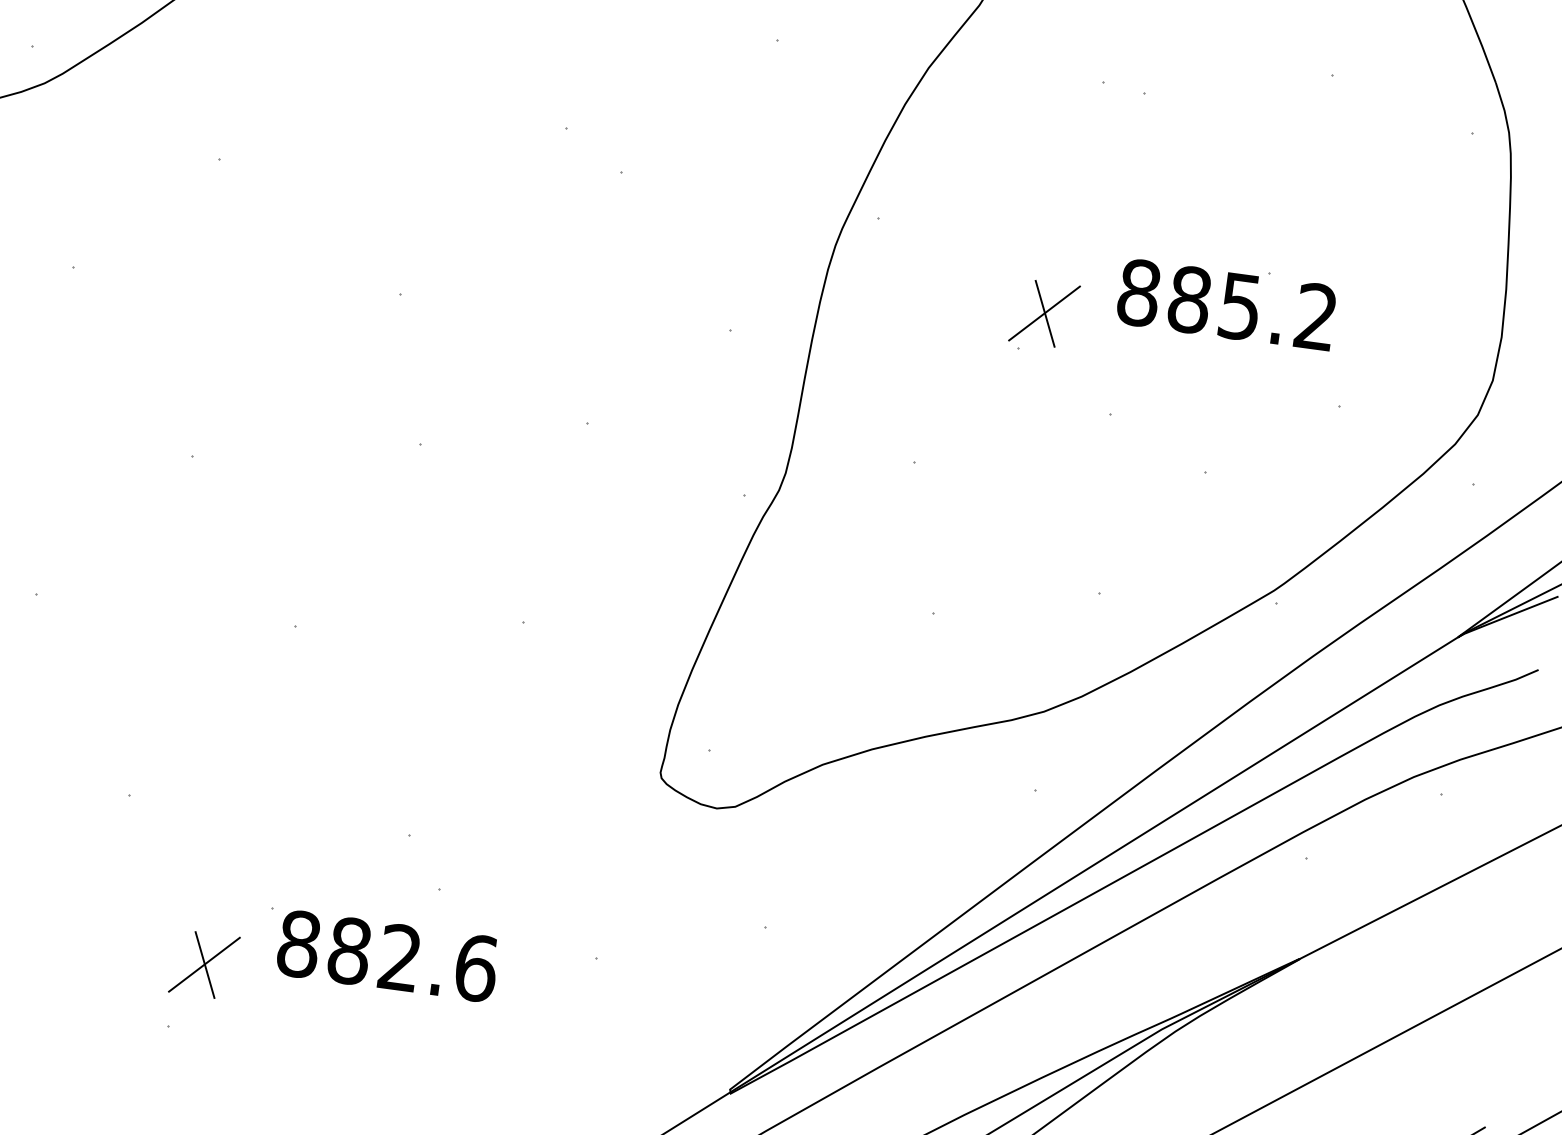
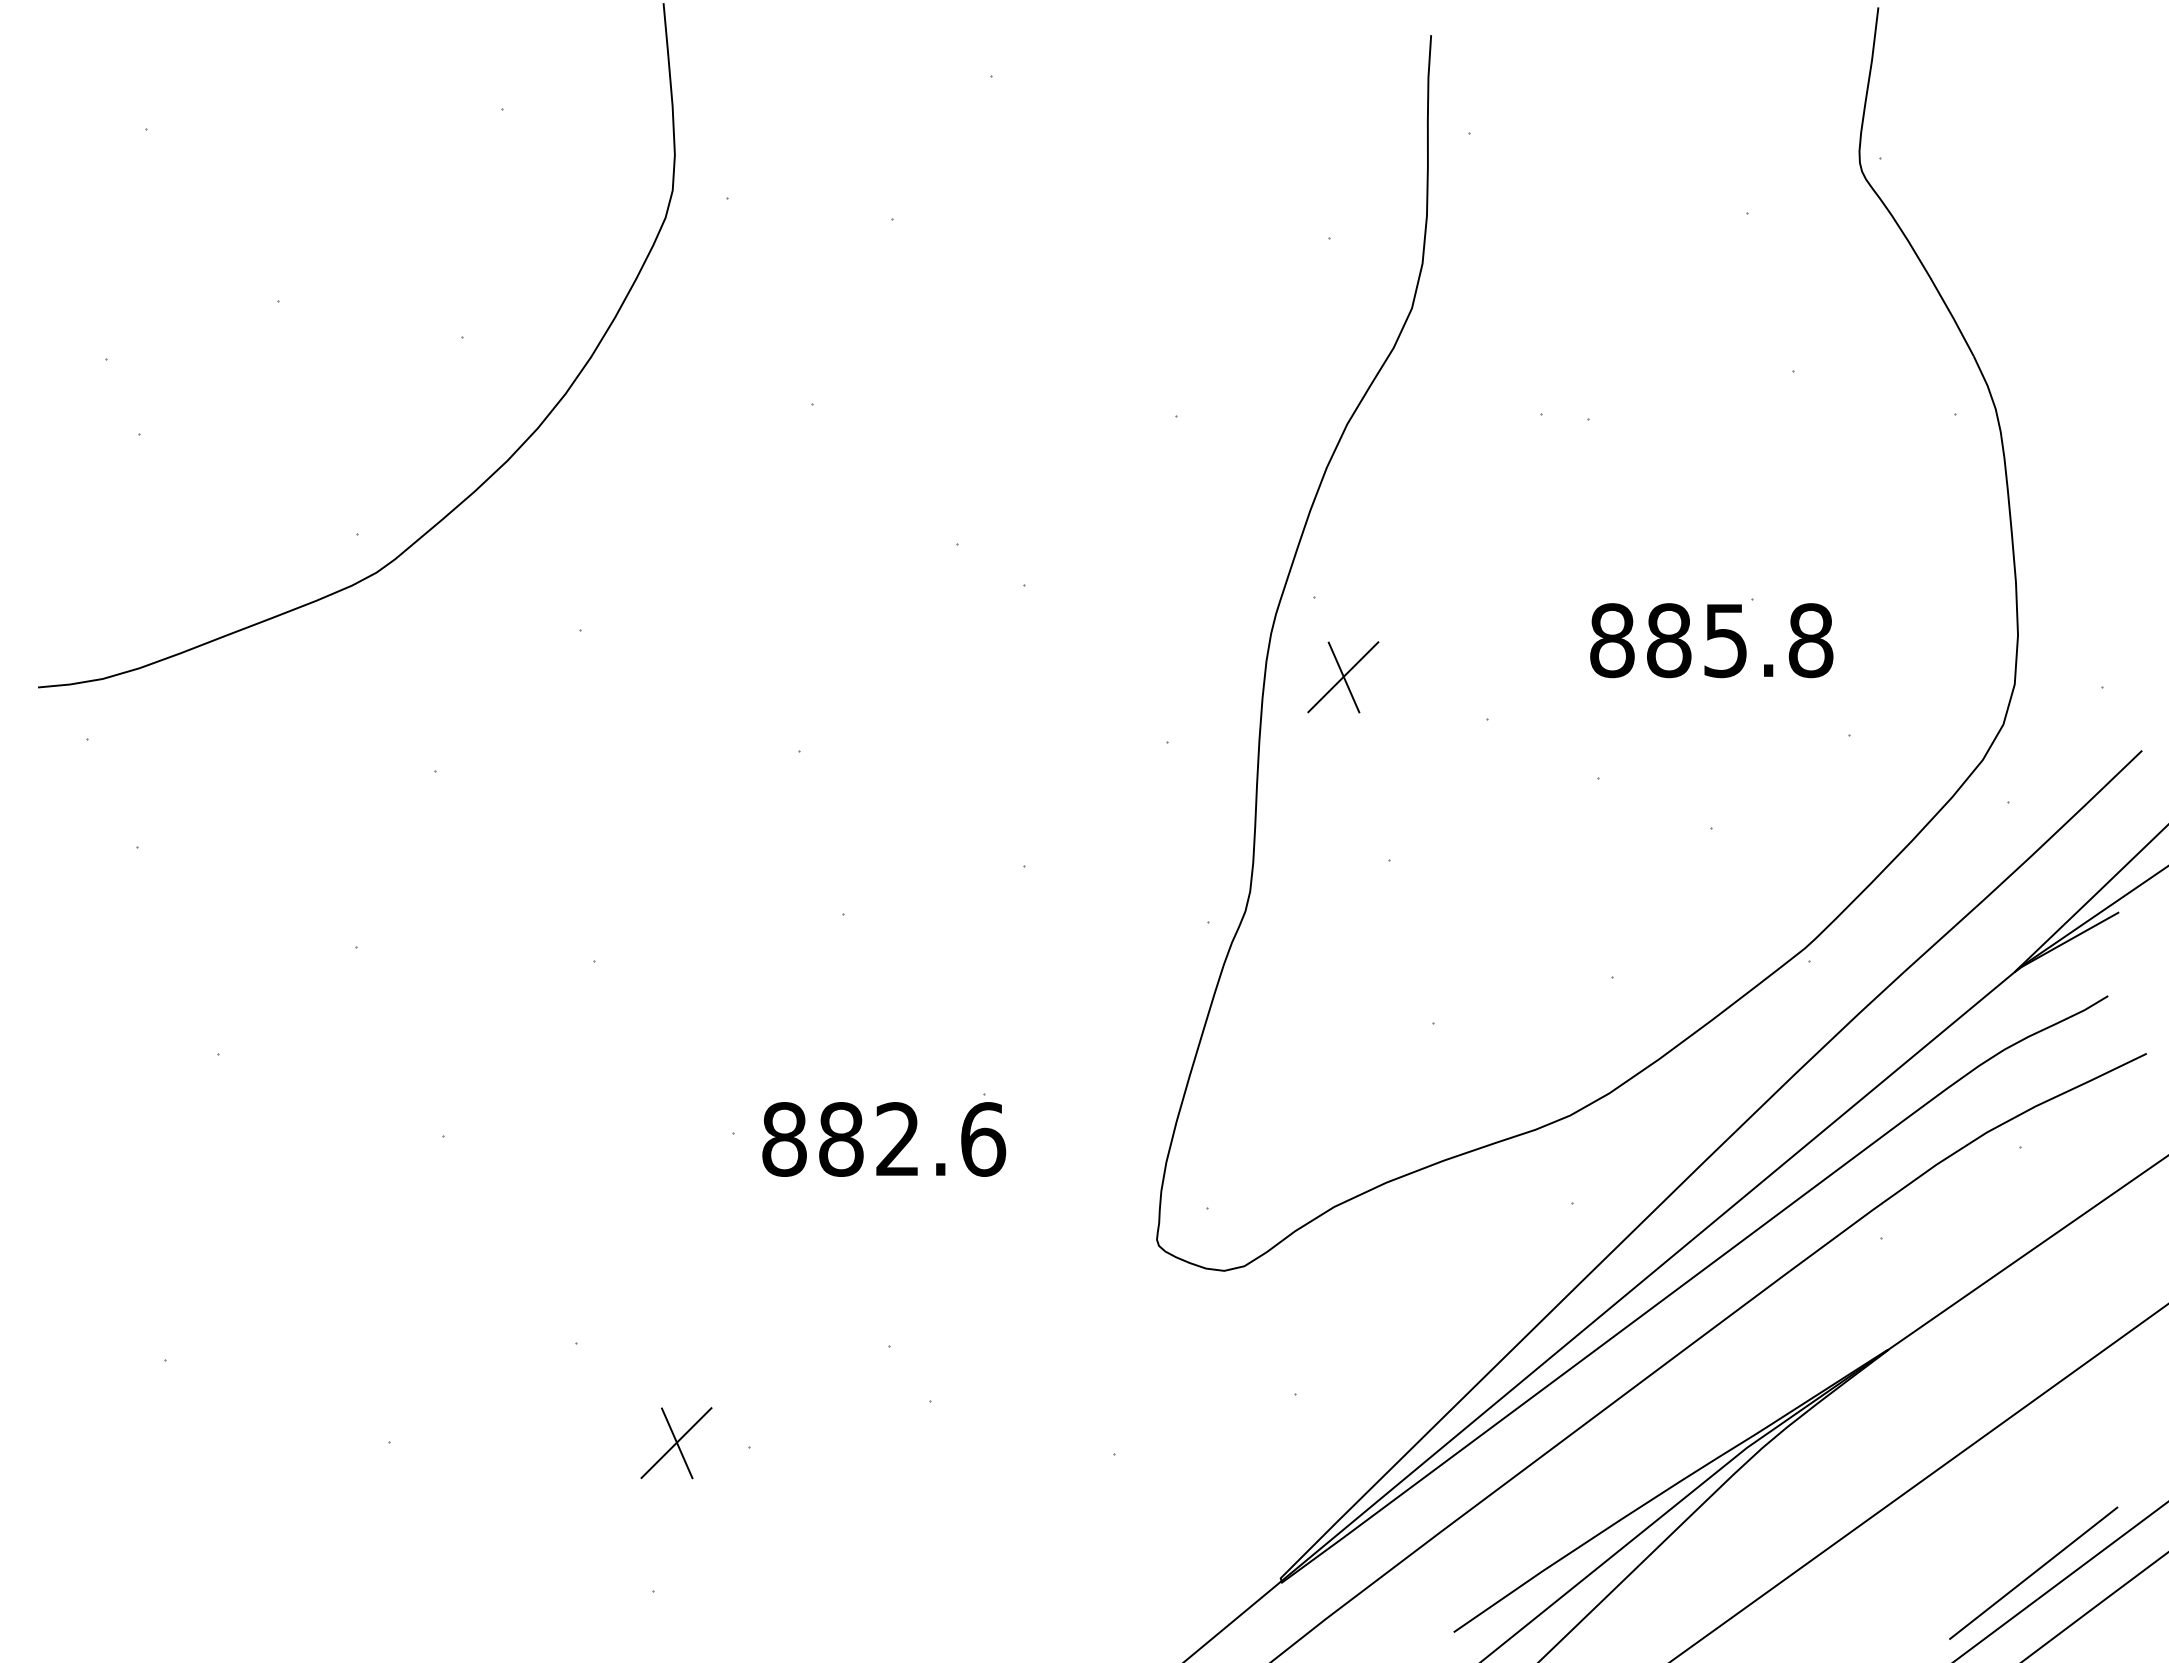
part: (1044, 313) -> (1343, 677), moved
text: (1315, 316) -> (1810, 640), 885.2 -> 885.8
text: (388, 956) -> (884, 1139), moved
part: (204, 965) -> (676, 1443), moved

